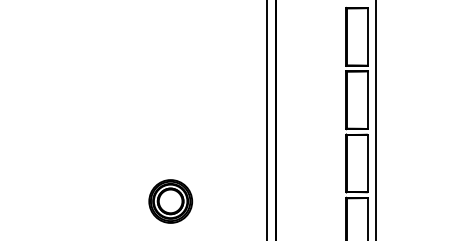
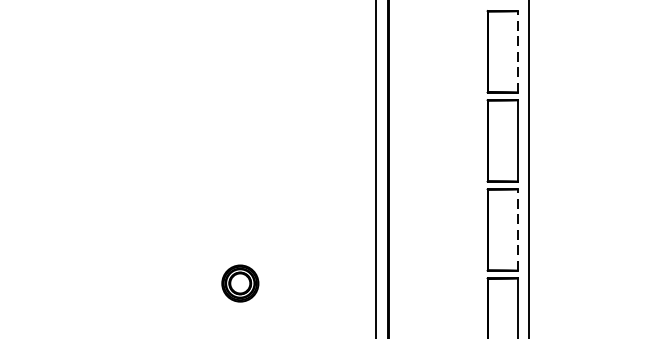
line: (368, 36) -> (518, 51), solid -> dashed
line: (368, 163) -> (518, 230), solid -> dashed
part: (170, 201) -> (239, 283), size x0.6

